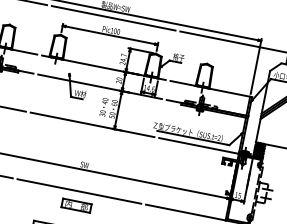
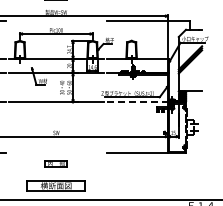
line: (113, 18) -> (56, 21), removed
line: (198, 146) -> (137, 102), solid -> dashed
line: (79, 192) -> (56, 153), removed

